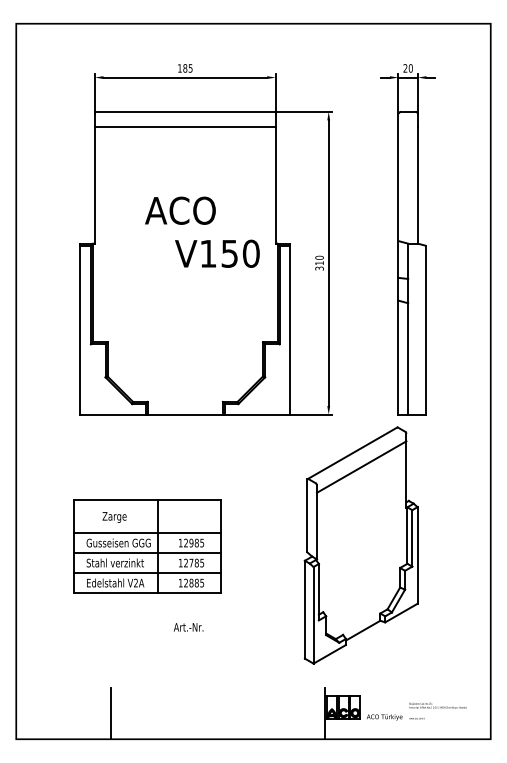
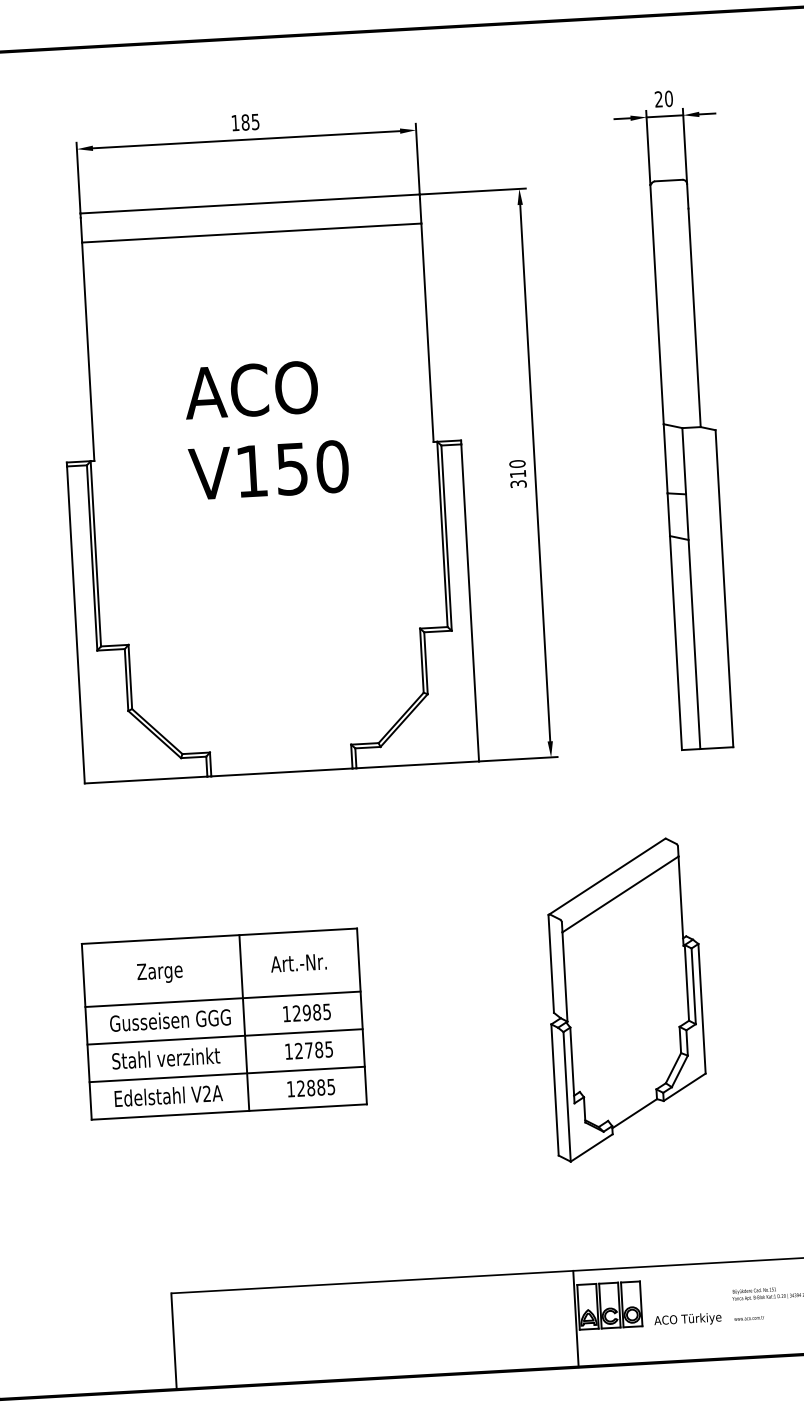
text: (217, 253) -> (269, 469), moved
part: (360, 545) -> (624, 999), size x0.71
text: (188, 627) -> (298, 963), moved

